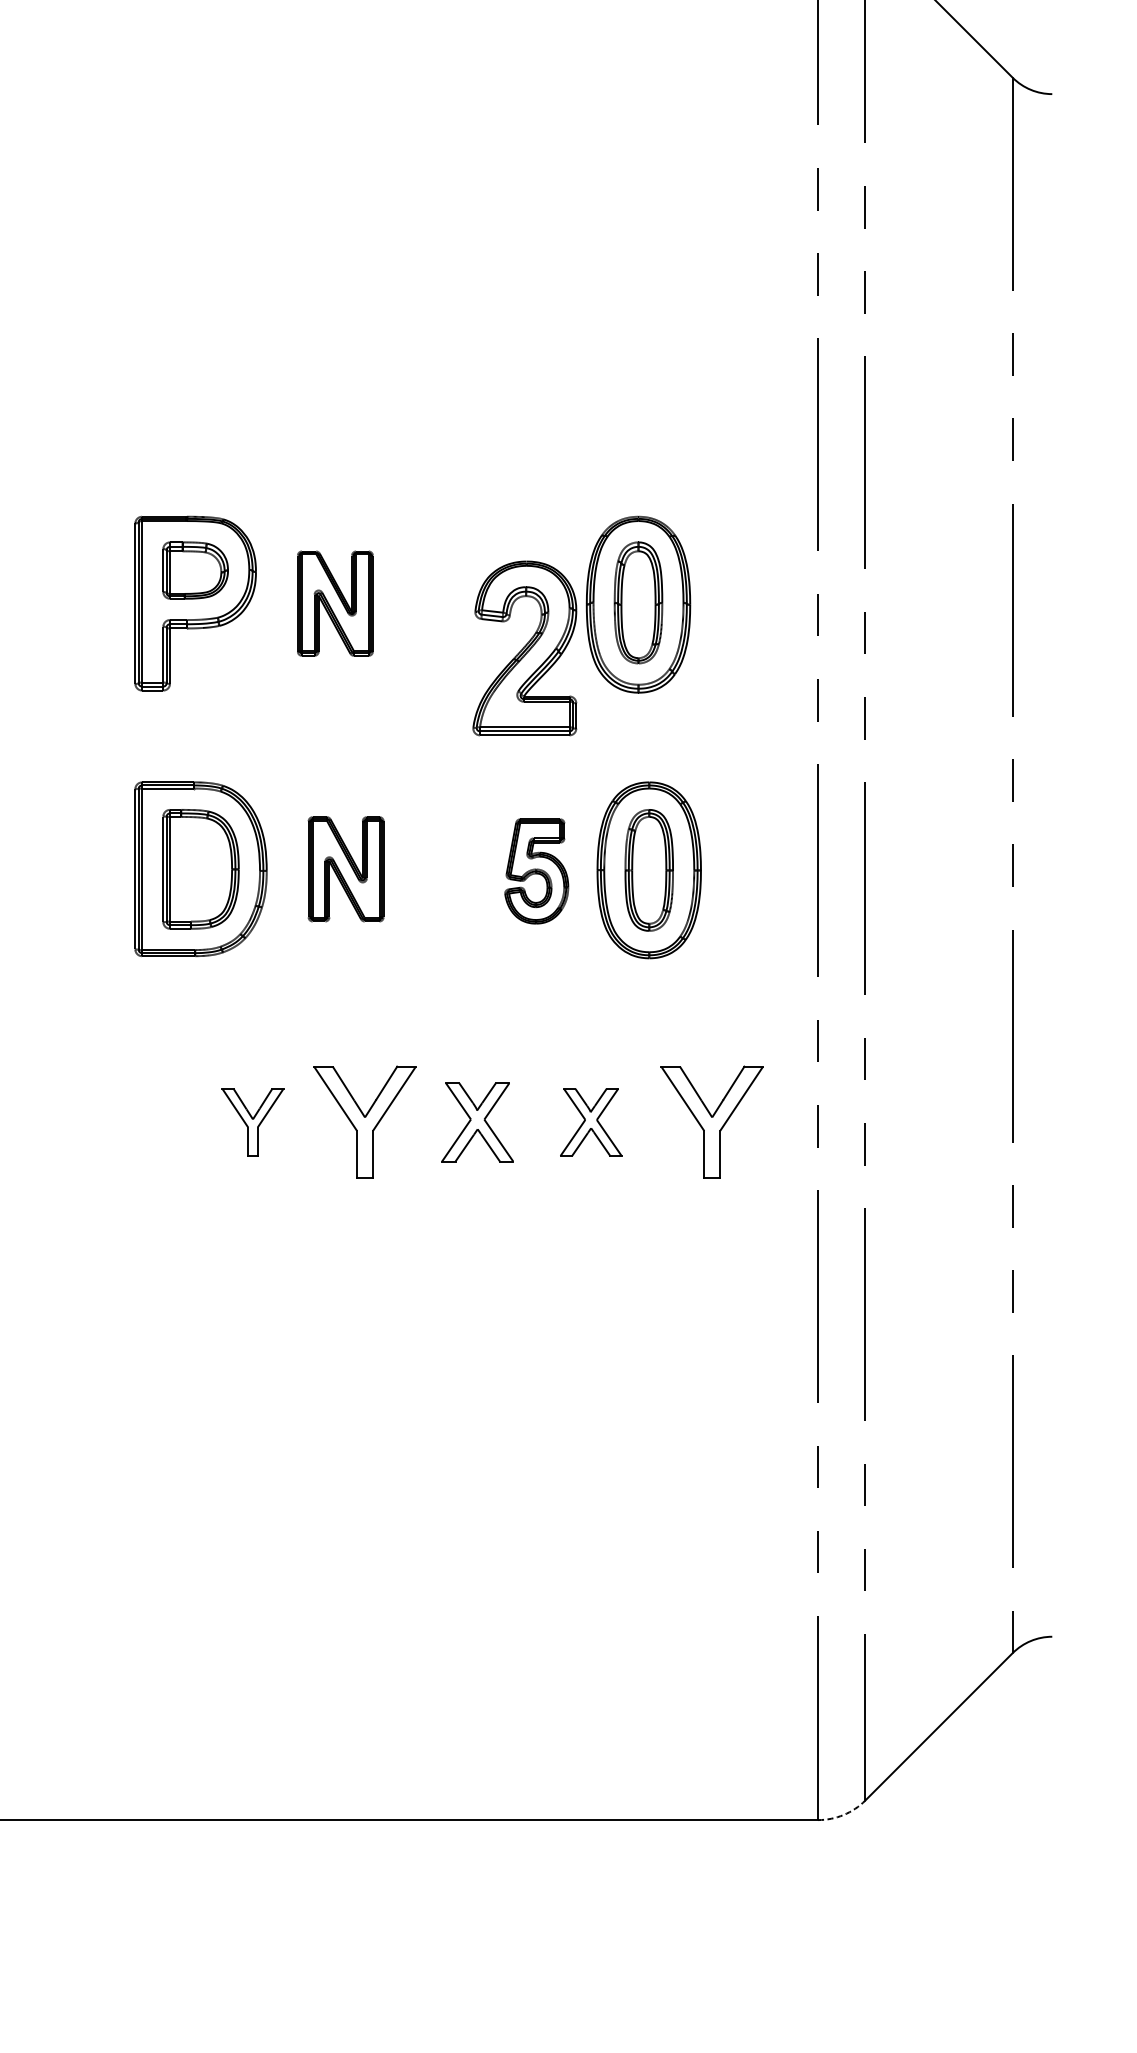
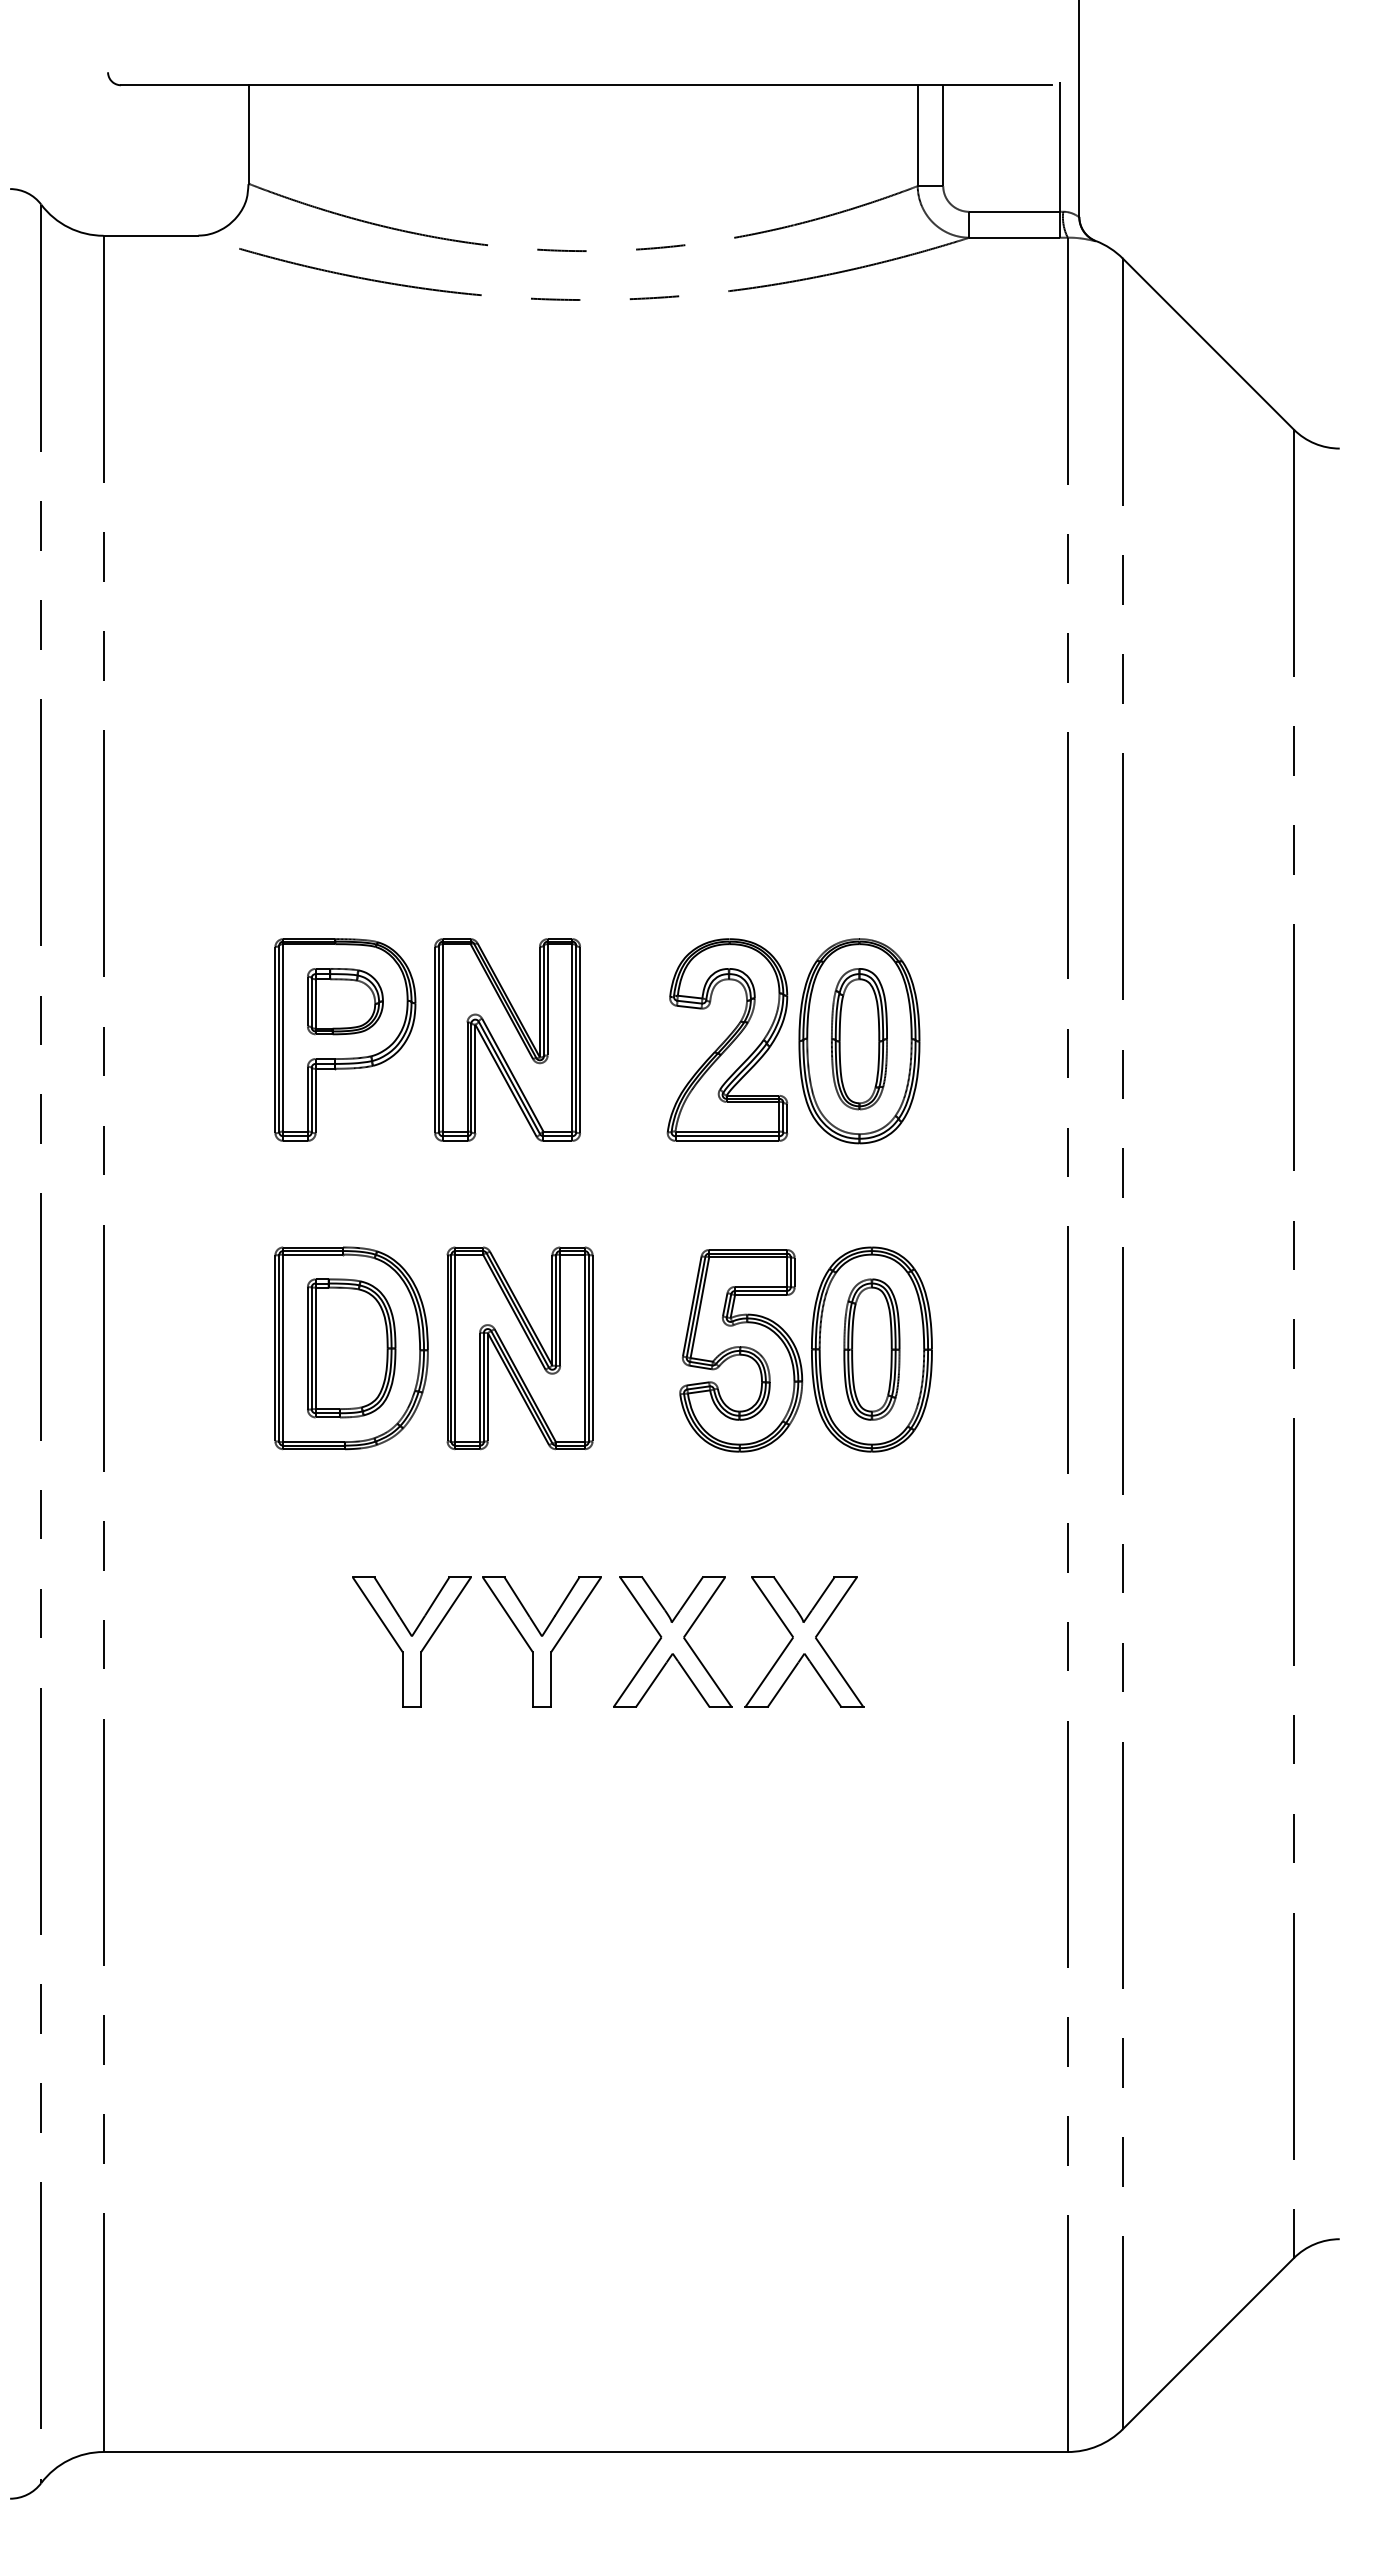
part: (335, 603) -> (507, 1039), size x1.67
part: (524, 648) -> (727, 1039), moved
part: (345, 869) -> (519, 1348), size x1.67
part: (536, 871) -> (741, 1350), size x1.67
part: (252, 1121) -> (411, 1641), size x1.67
part: (477, 1121) -> (672, 1641), size x1.43
part: (591, 1121) -> (804, 1641), size x1.67
part: (711, 1121) -> (944, 1641), removed
arc: (843, 1815) -> (1097, 2446), dashed -> solid

